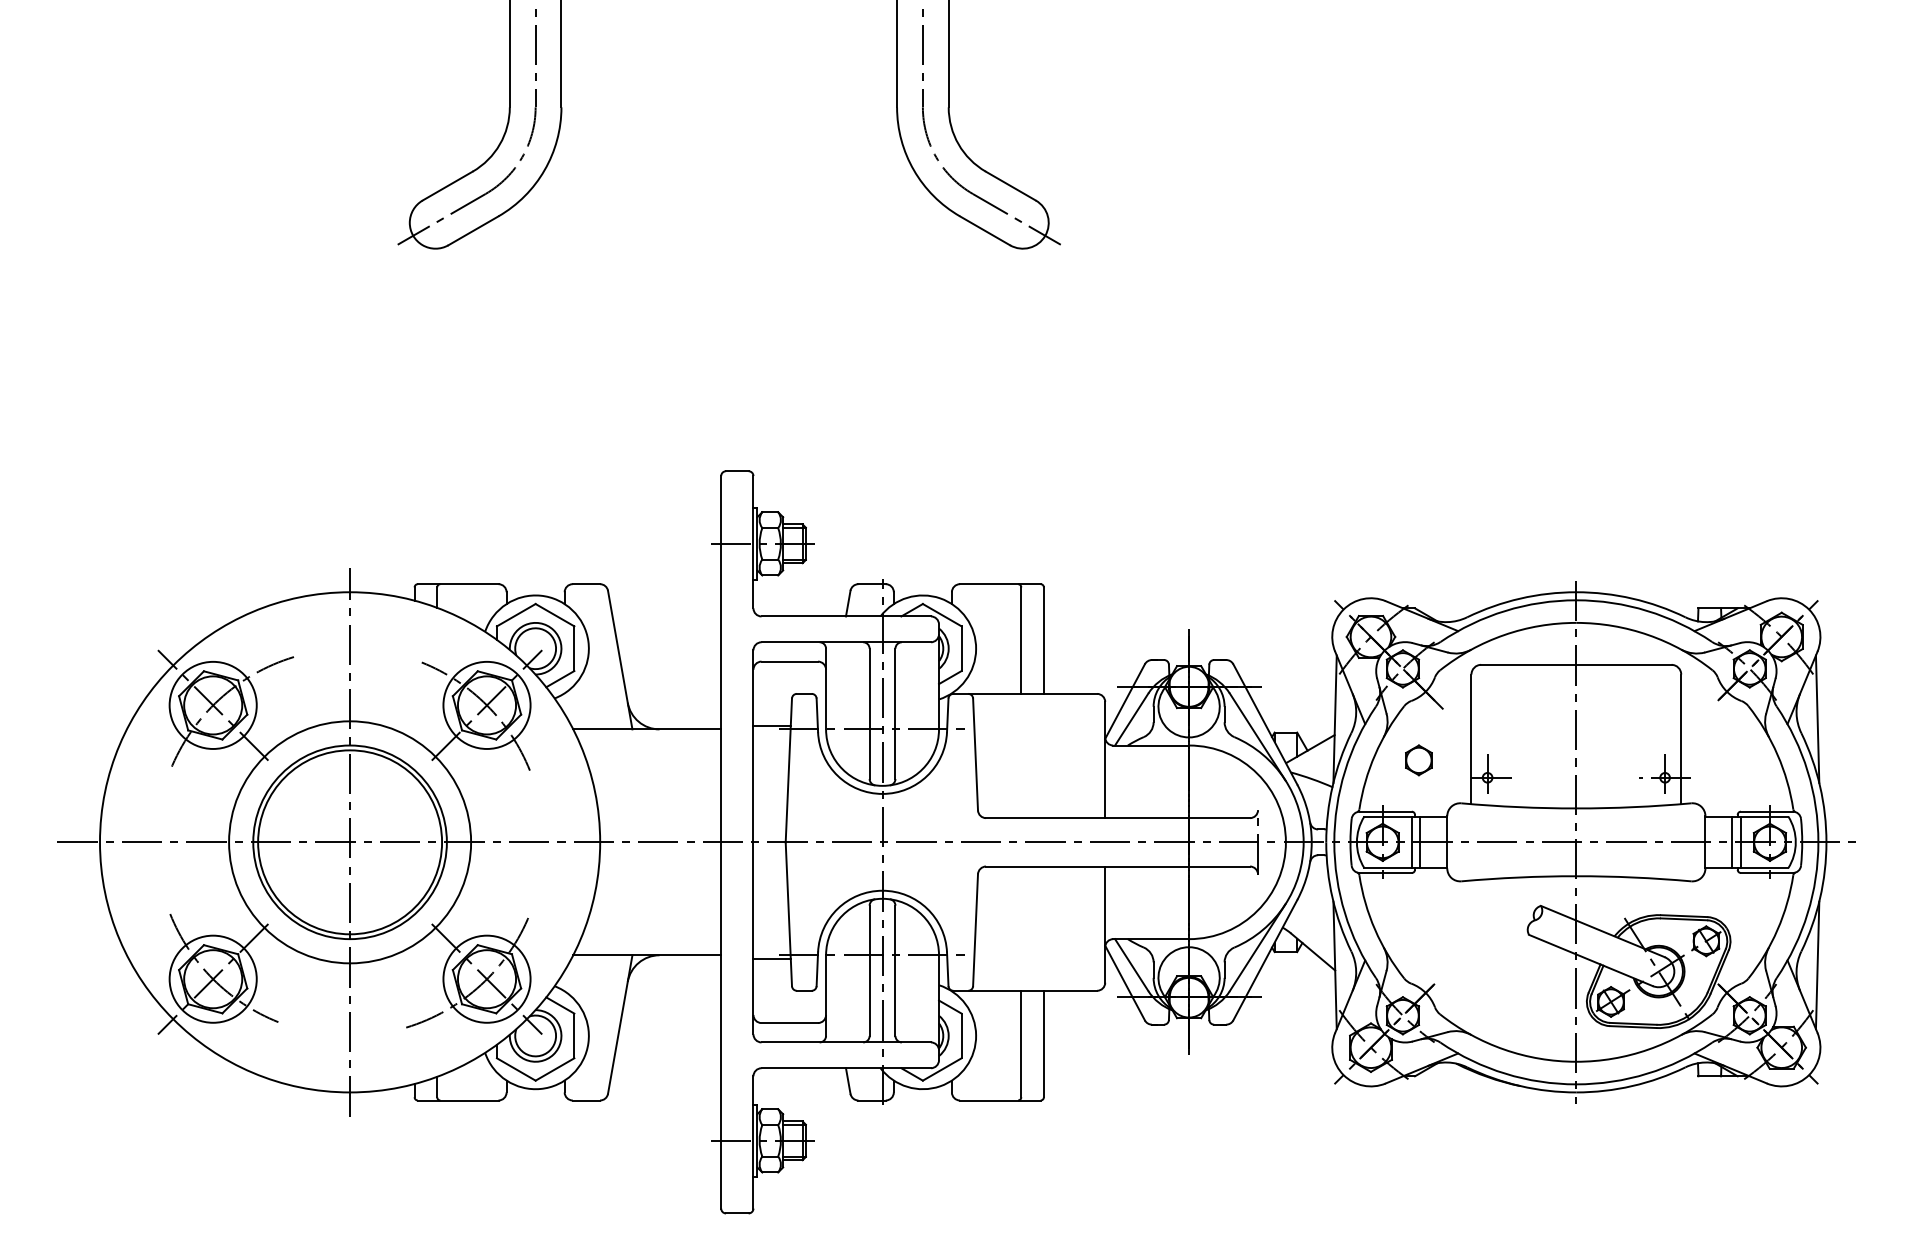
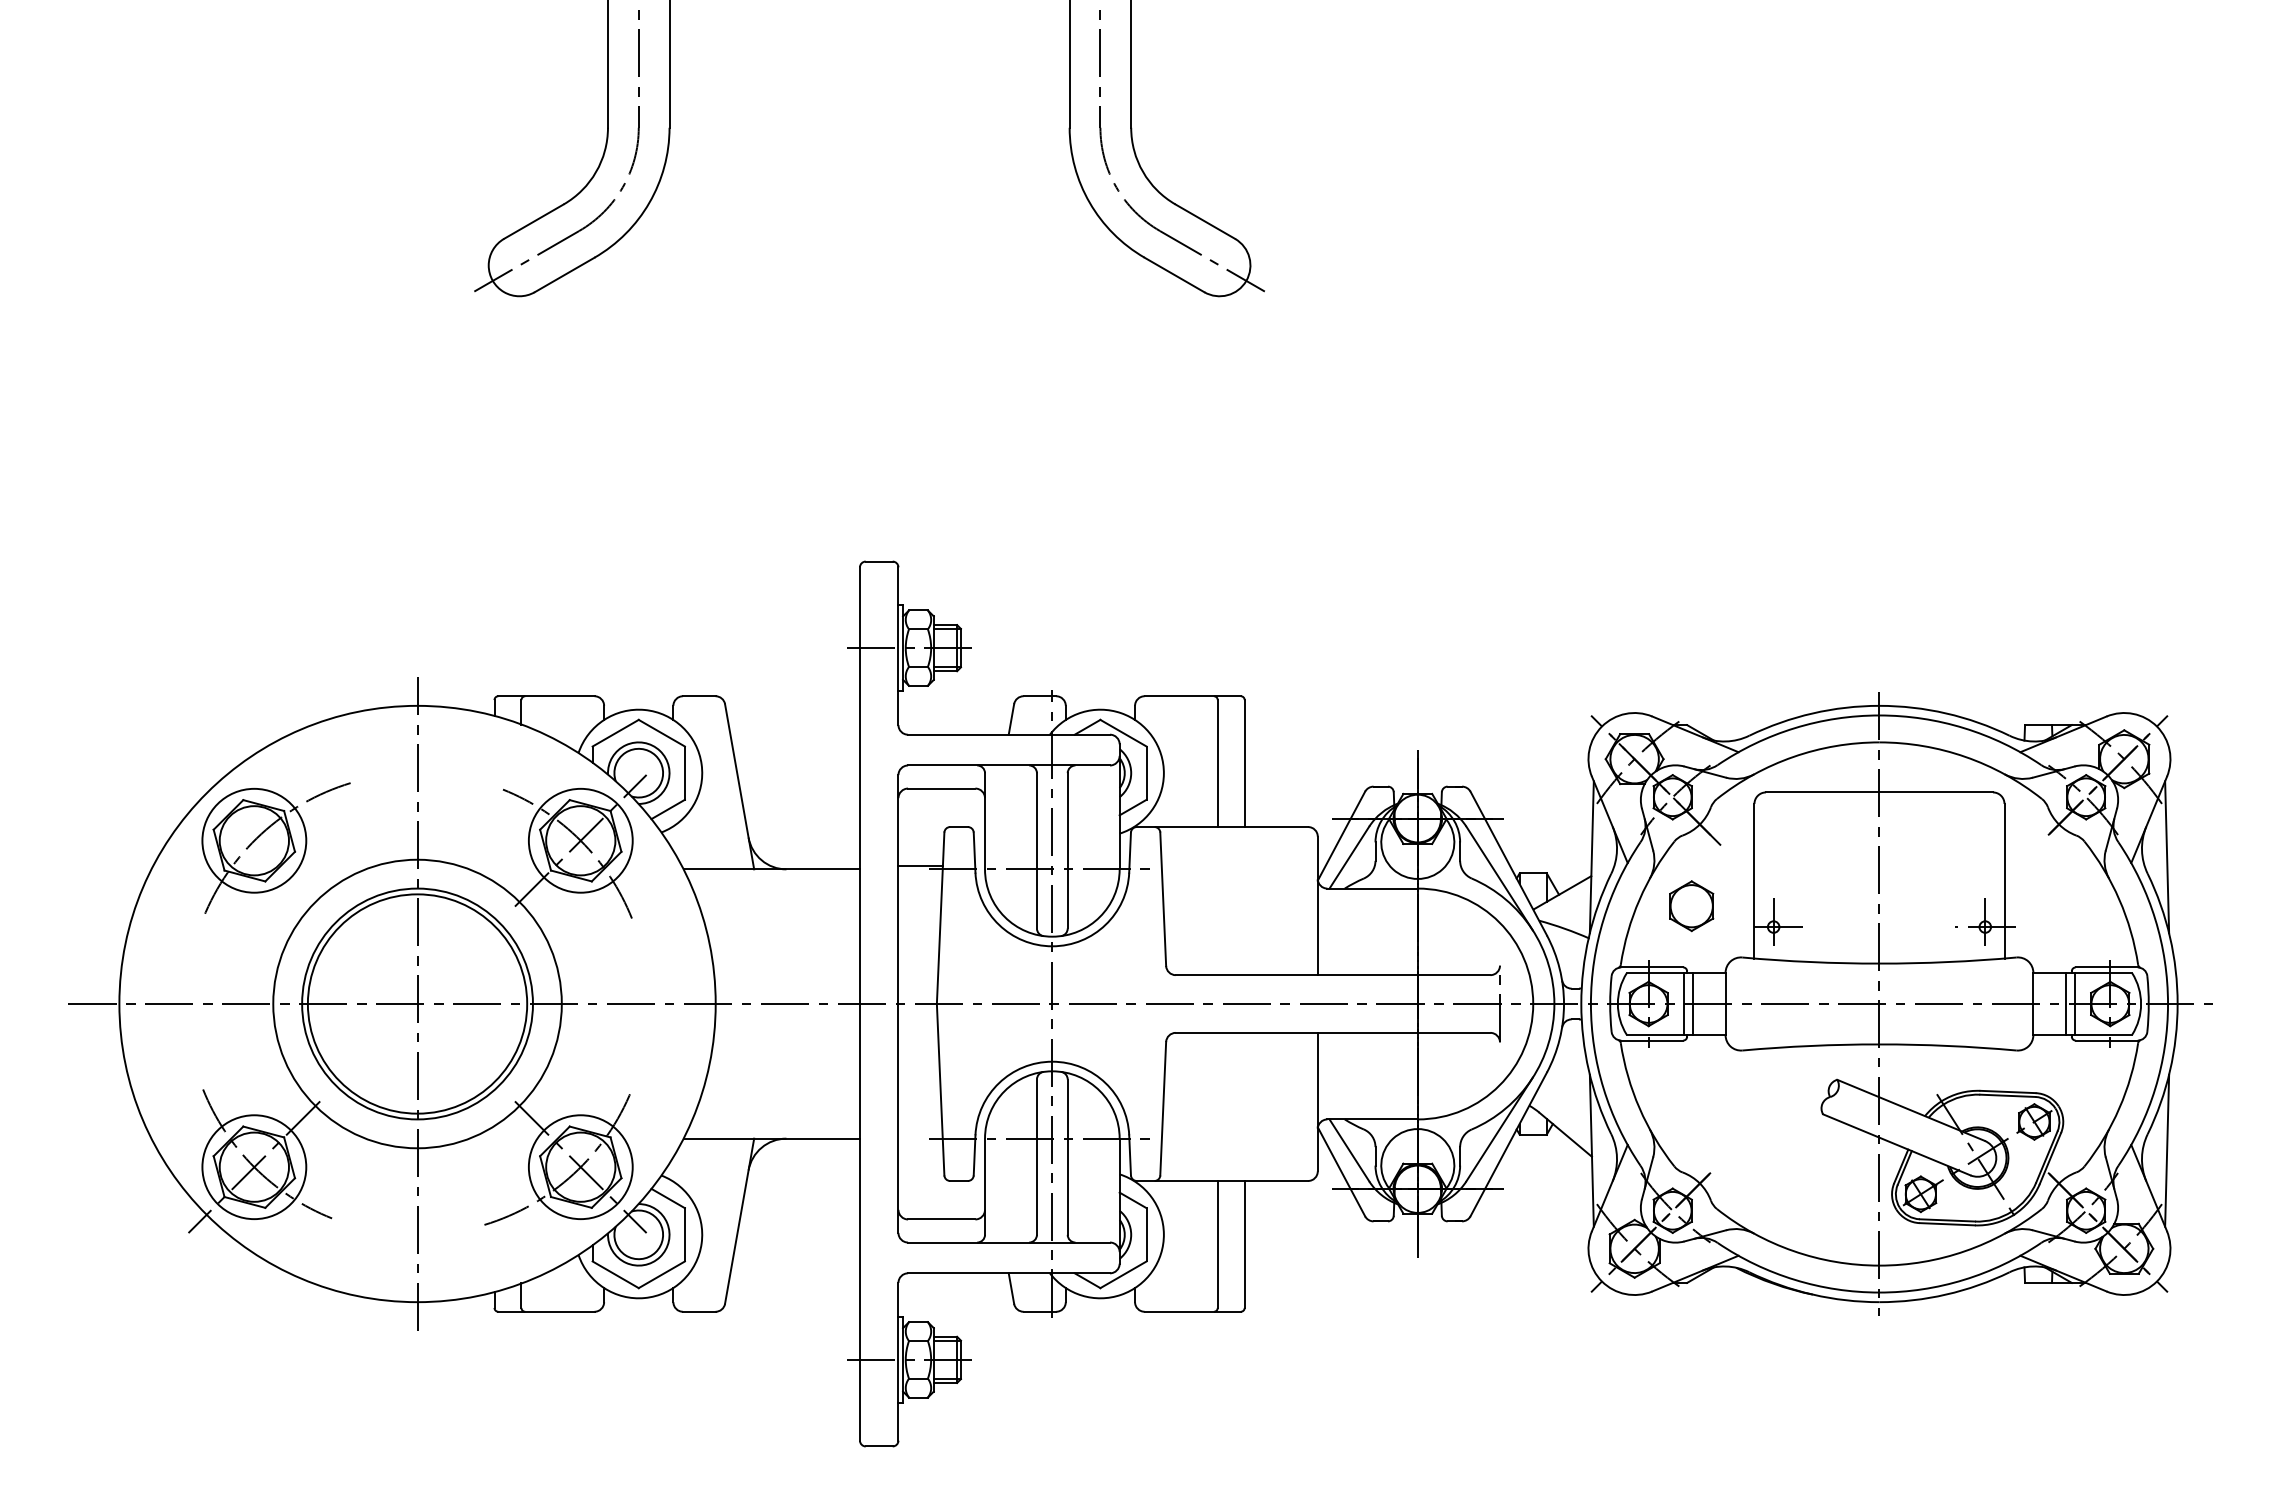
line: (213, 705) -> (254, 840), removed
part: (1418, 760) -> (1691, 906), size x1.4
line: (771, 958) -> (920, 1142), removed

